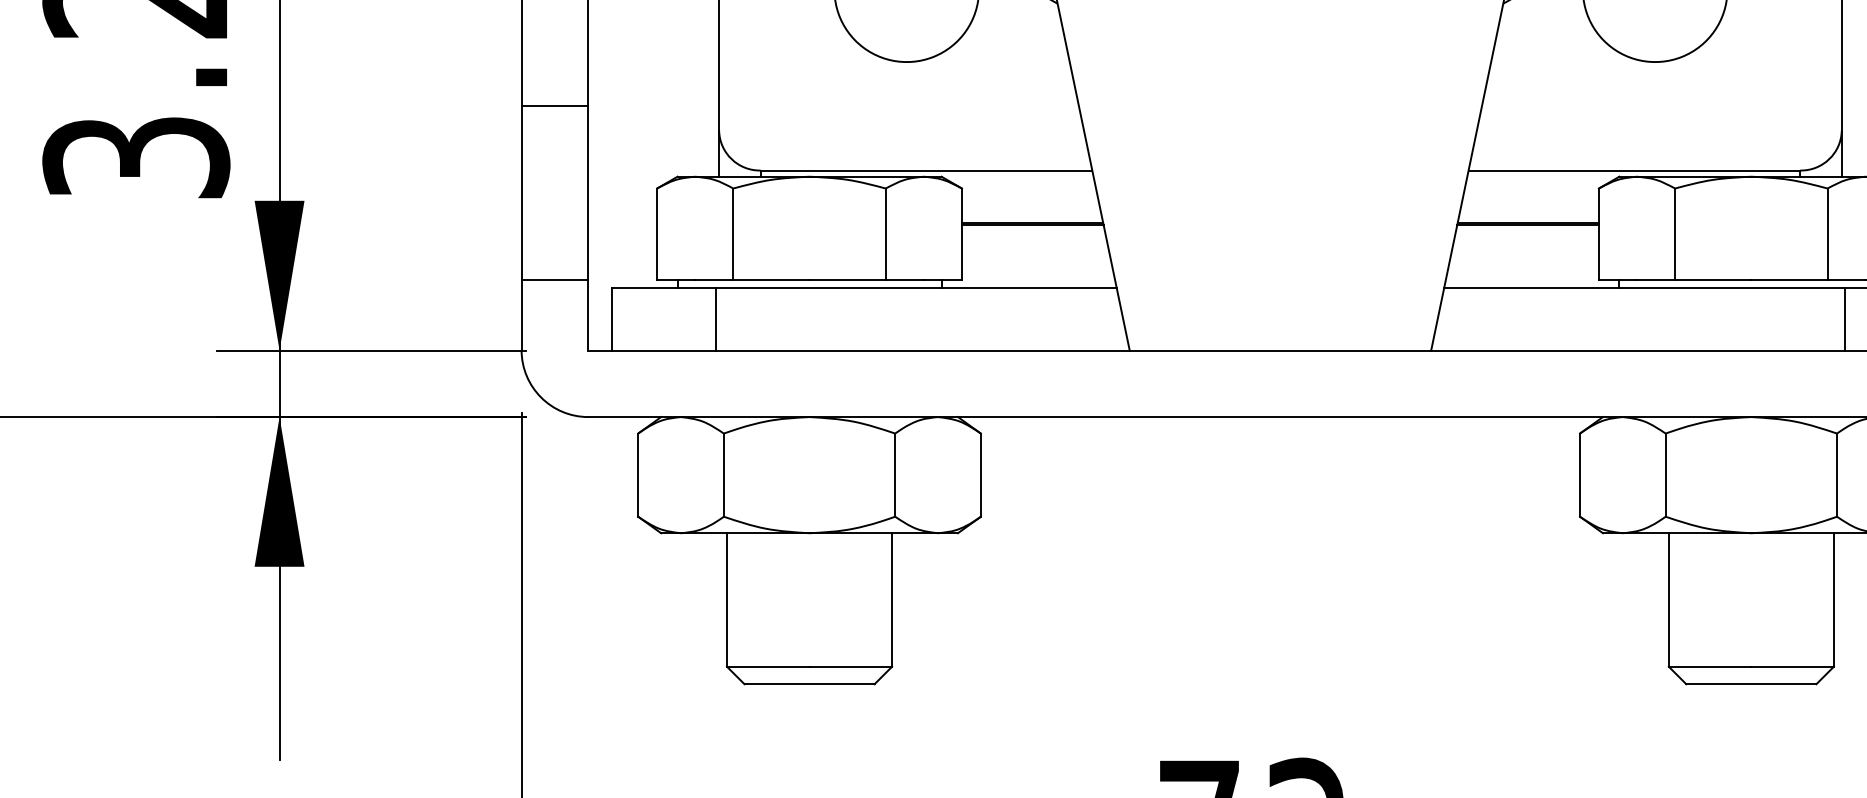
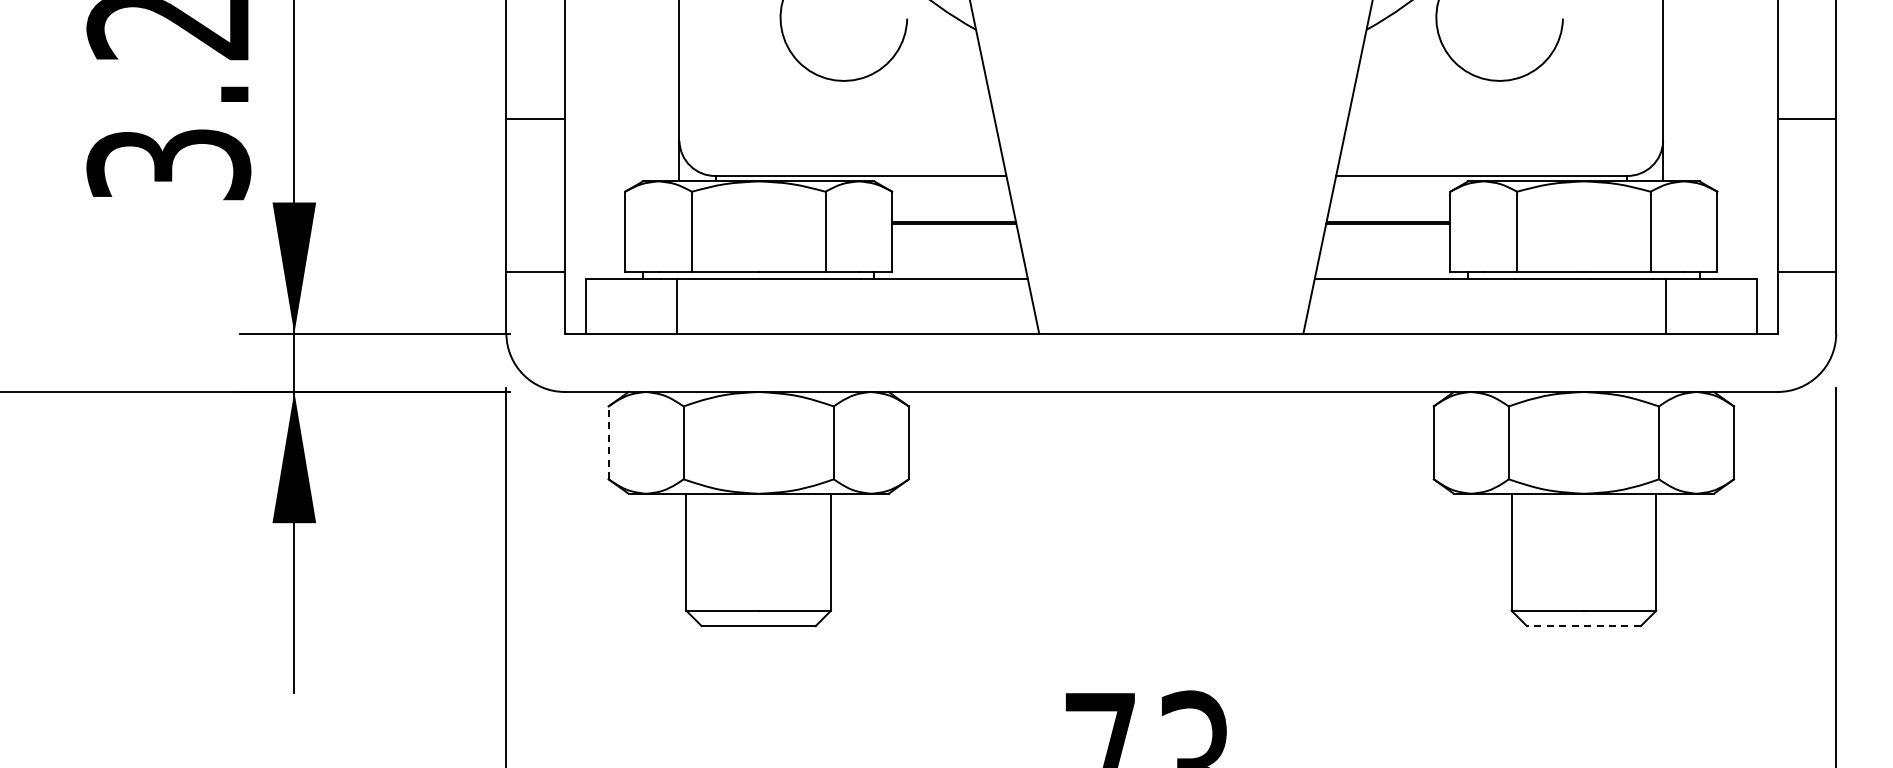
line: (638, 474) -> (608, 442), solid -> dashed
line: (1750, 684) -> (1583, 626), solid -> dashed

